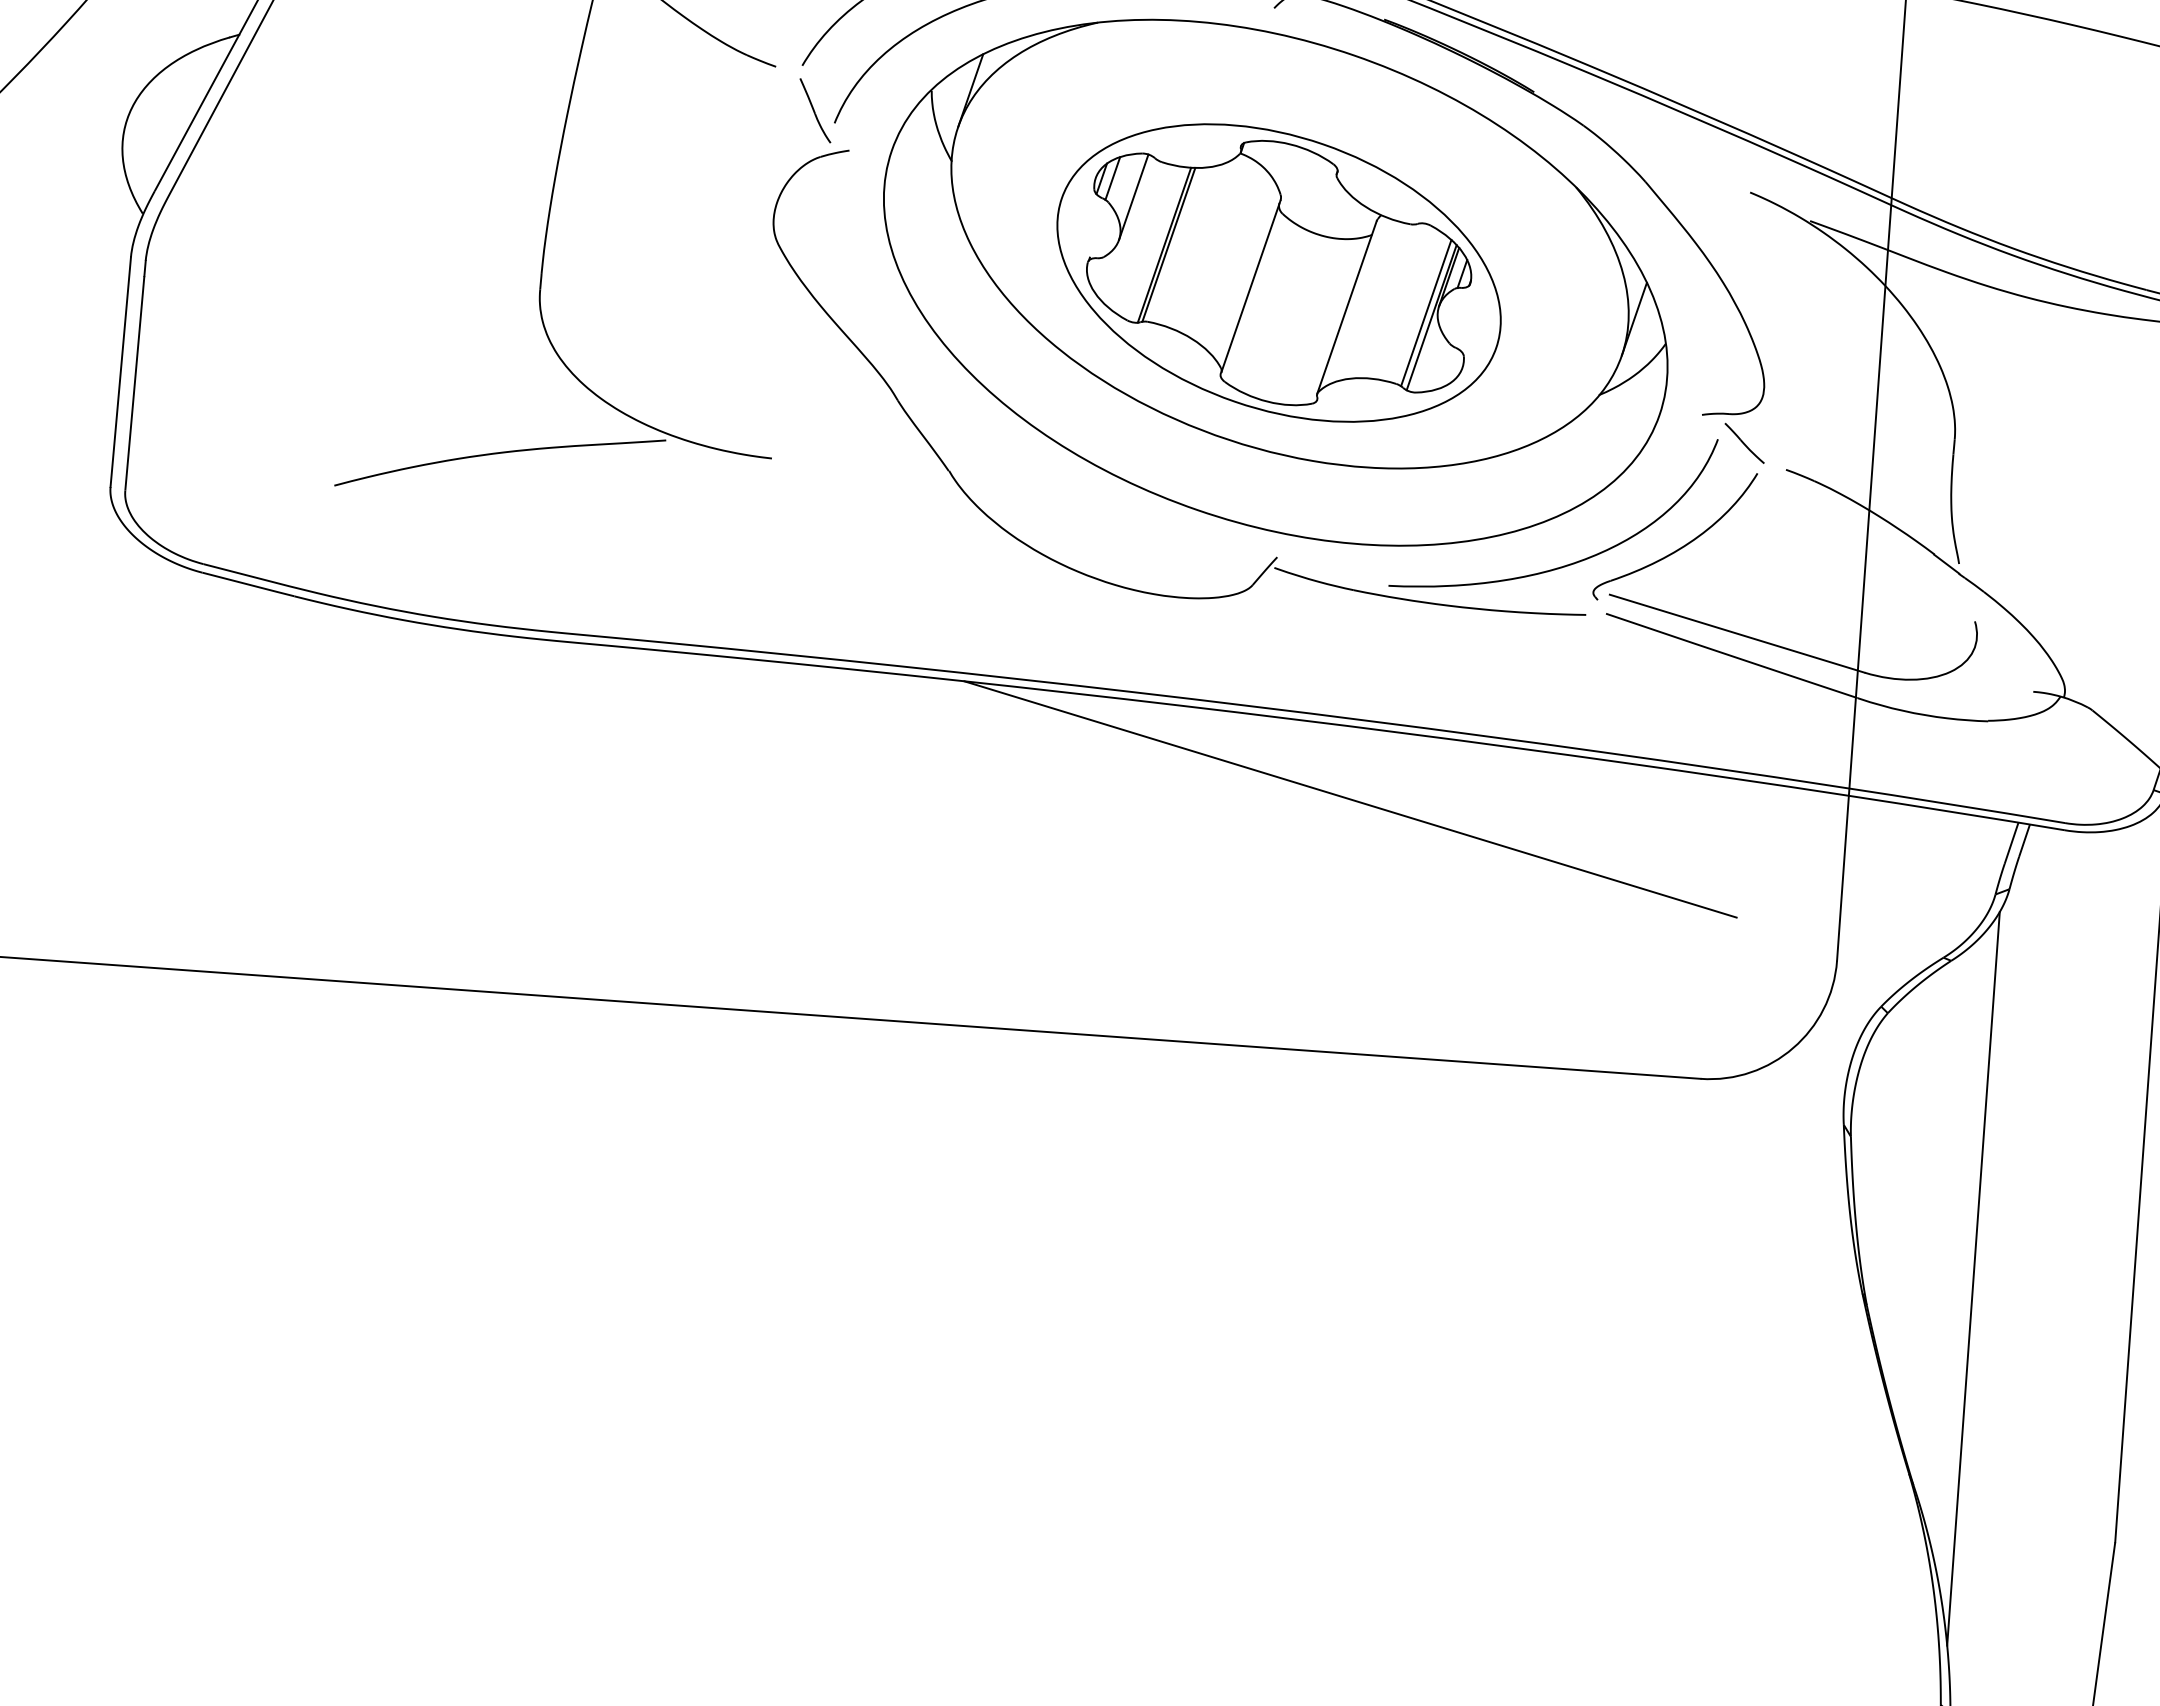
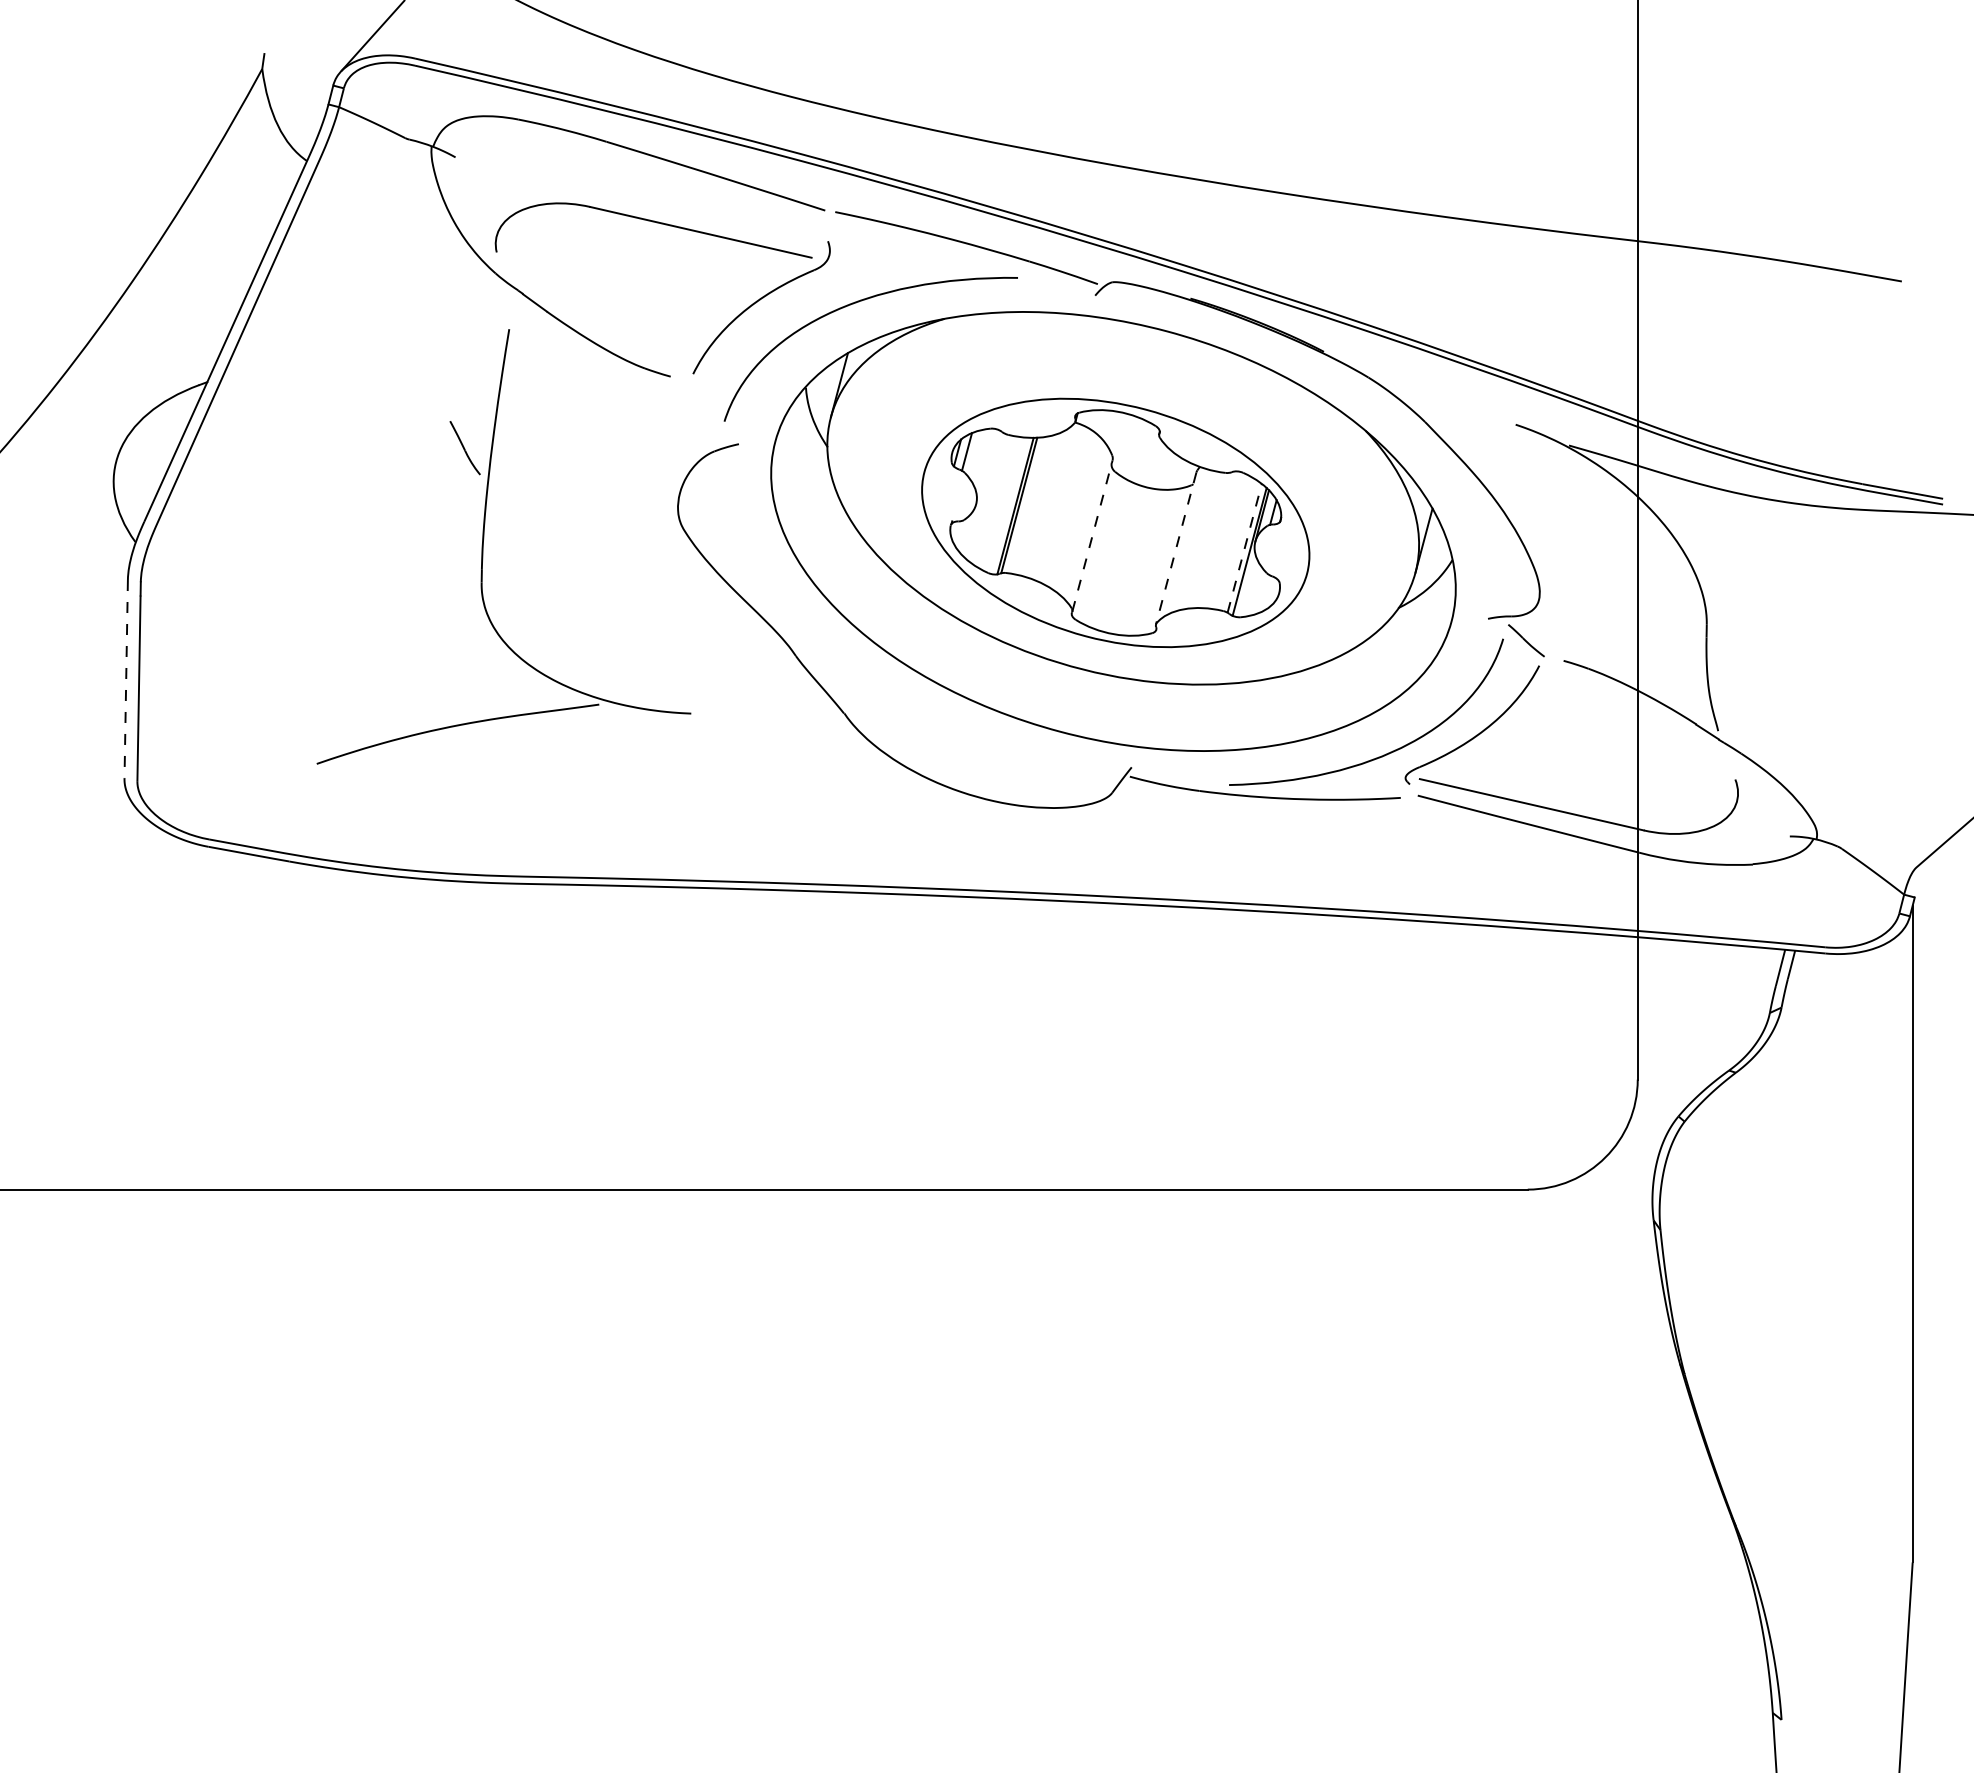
part: (814, 111) -> (464, 448), moved
line: (1134, 196) -> (986, 466), removed
line: (1251, 285) -> (1092, 535), solid -> dashed
line: (1347, 307) -> (1176, 548), solid -> dashed
line: (1425, 313) -> (1244, 548), solid -> dashed
line: (121, 372) -> (126, 679), solid -> dashed
line: (1350, 798) -> (1209, 970), removed
line: (1973, 1278) -> (1774, 1344), removed

